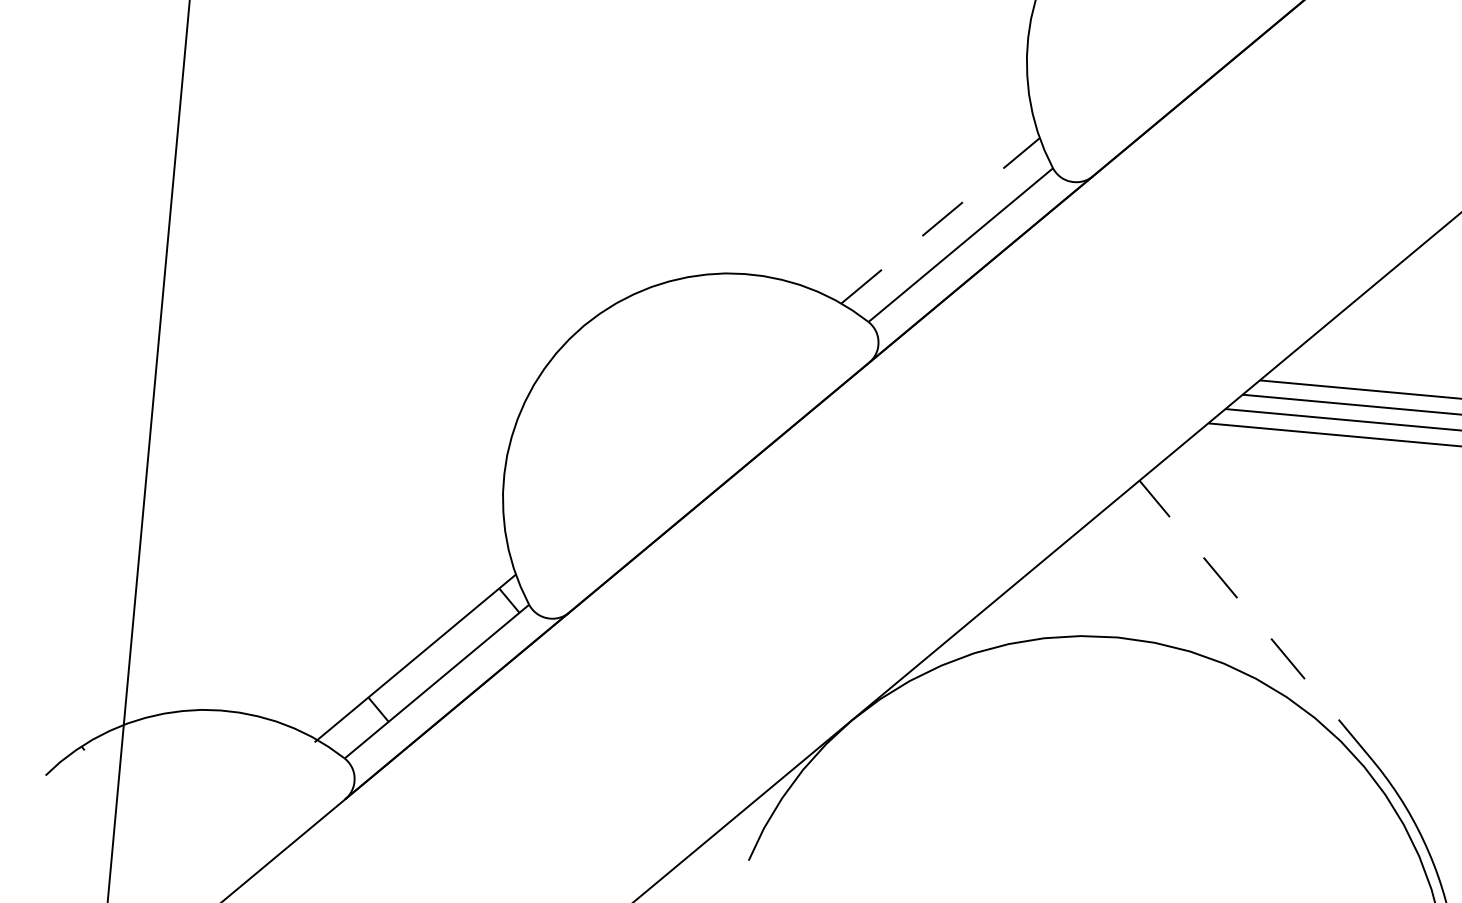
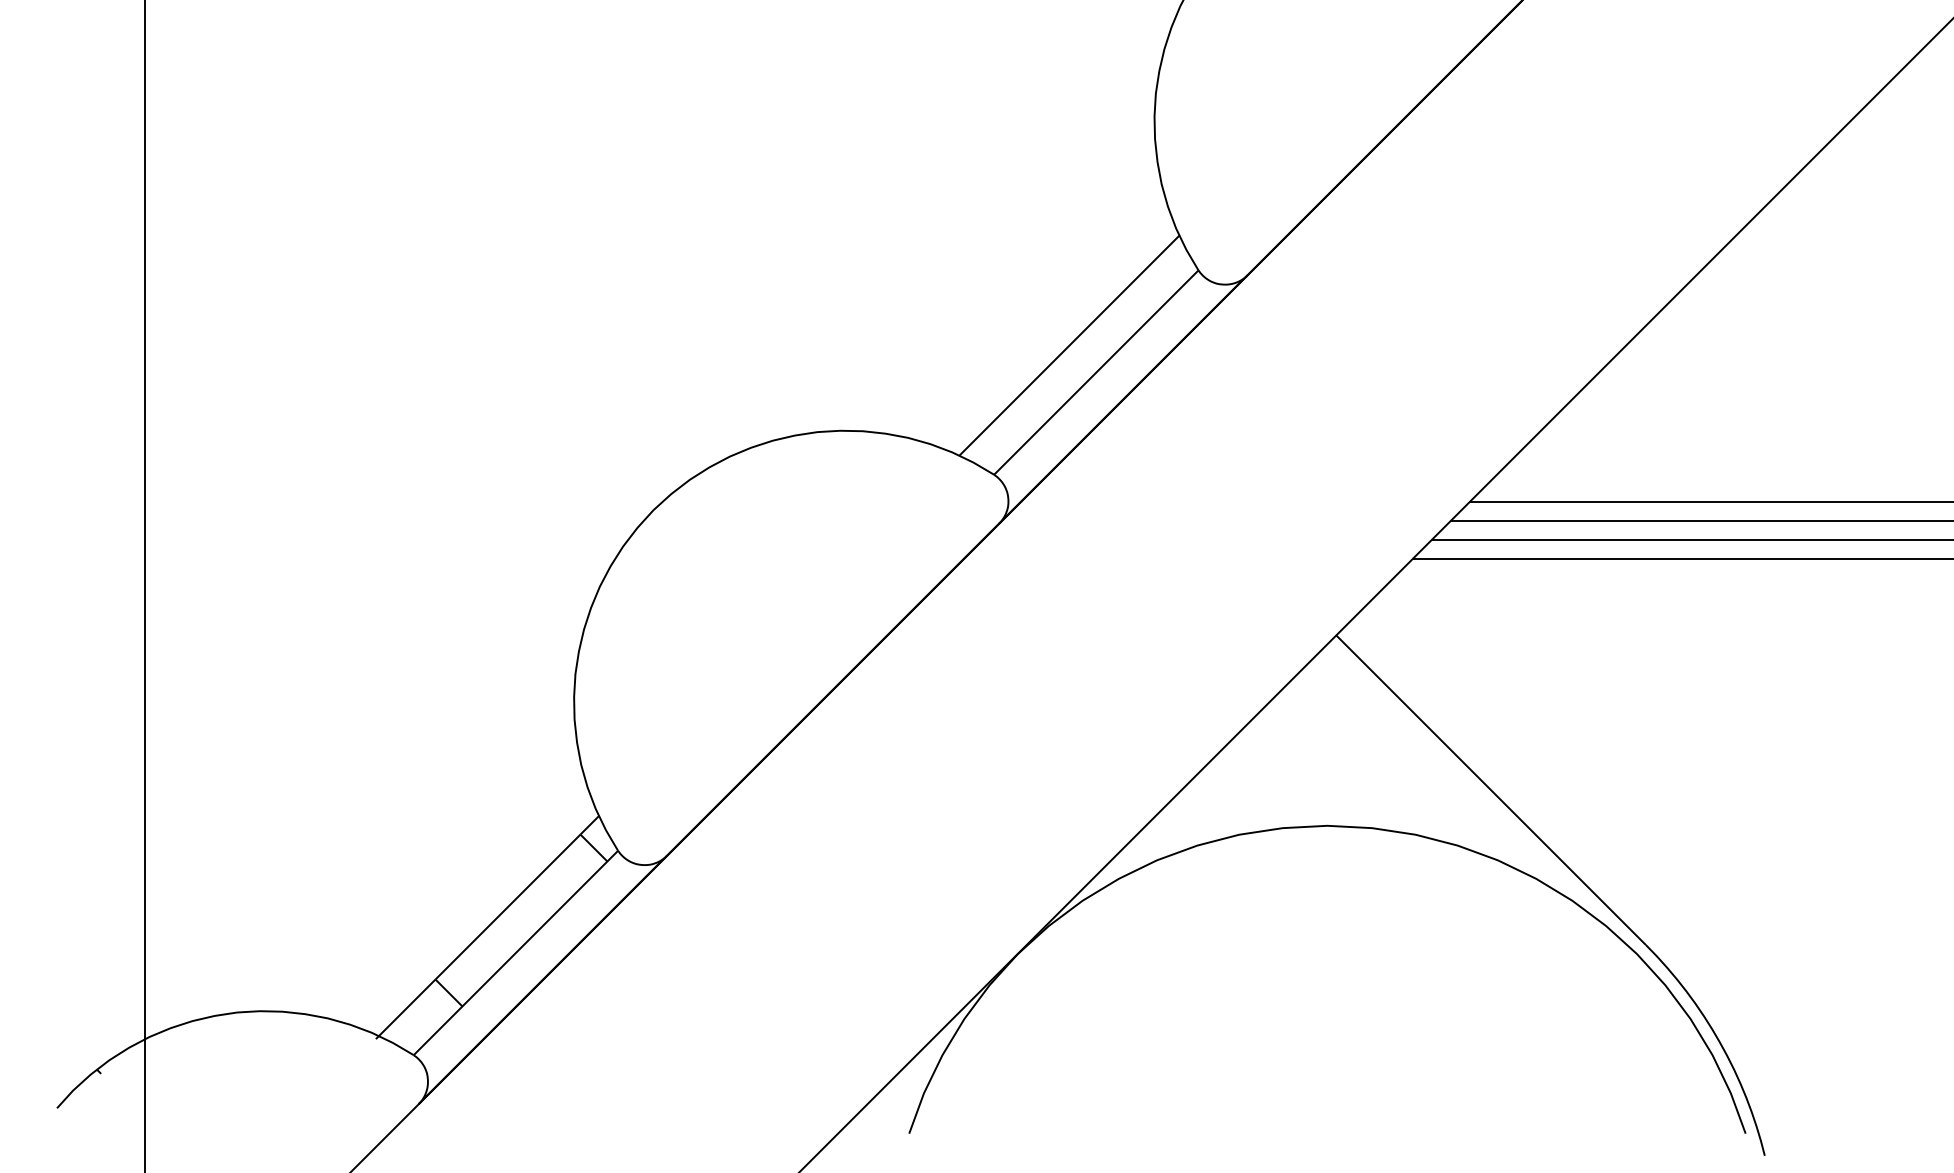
line: (940, 220) -> (1069, 345), dashed -> solid
line: (1256, 620) -> (1491, 790), dashed -> solid

